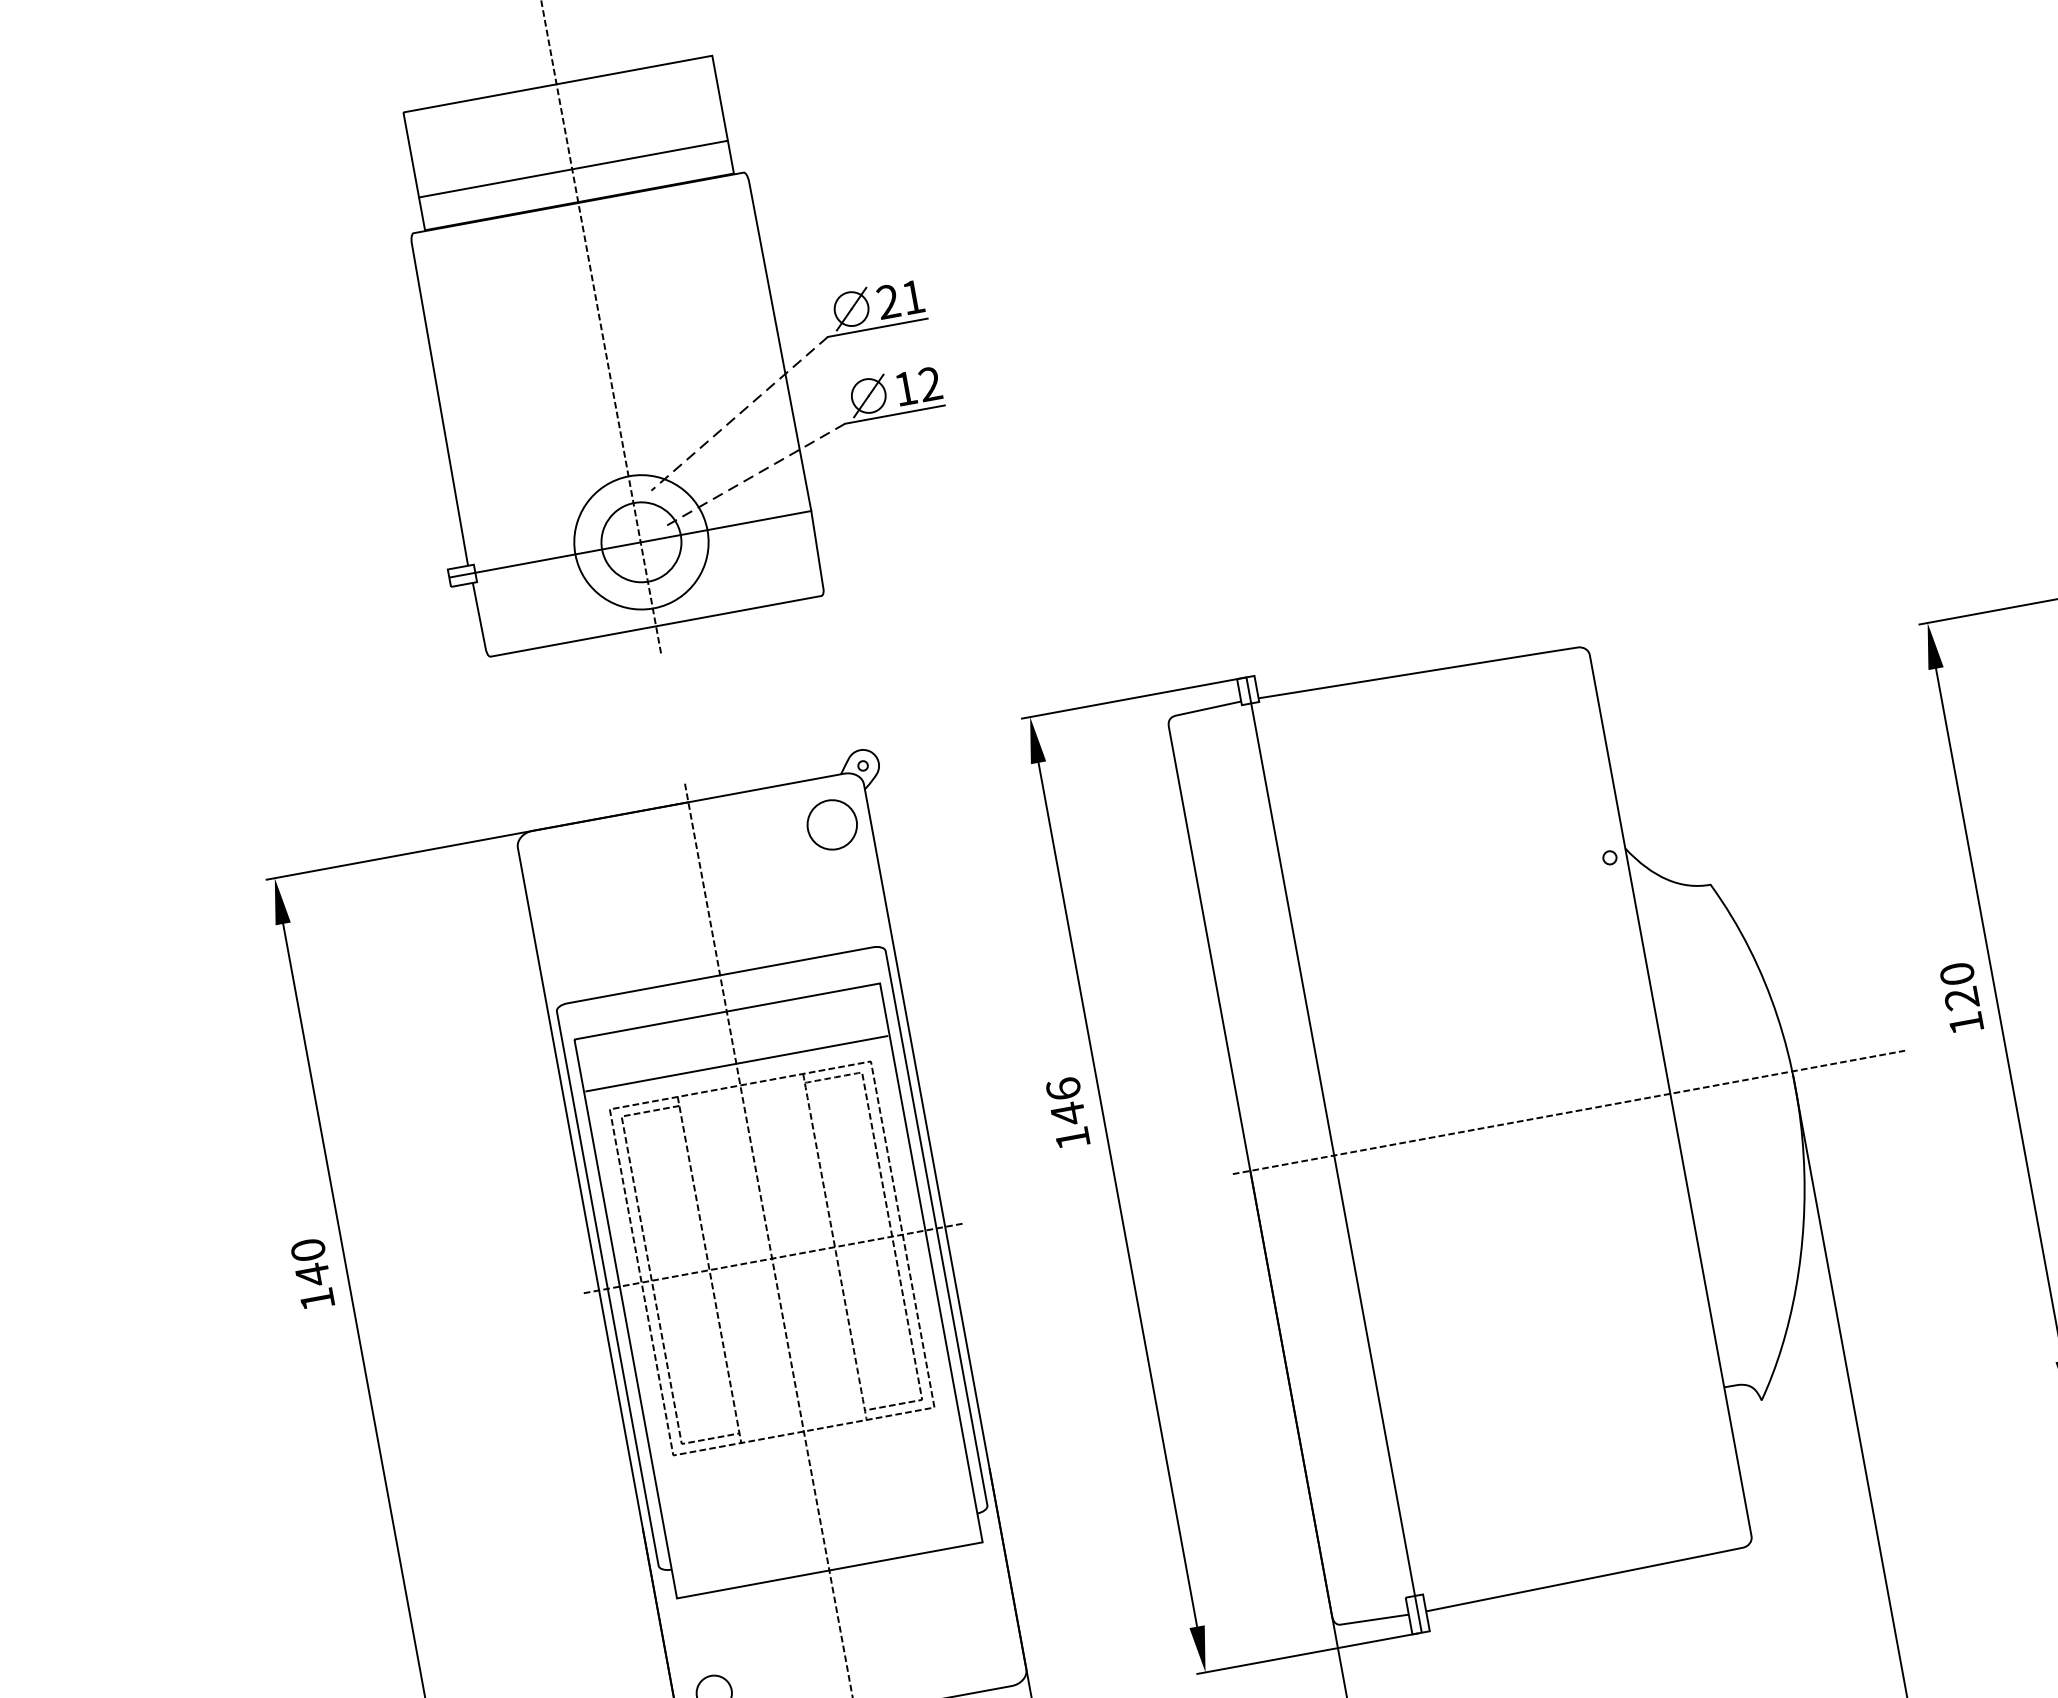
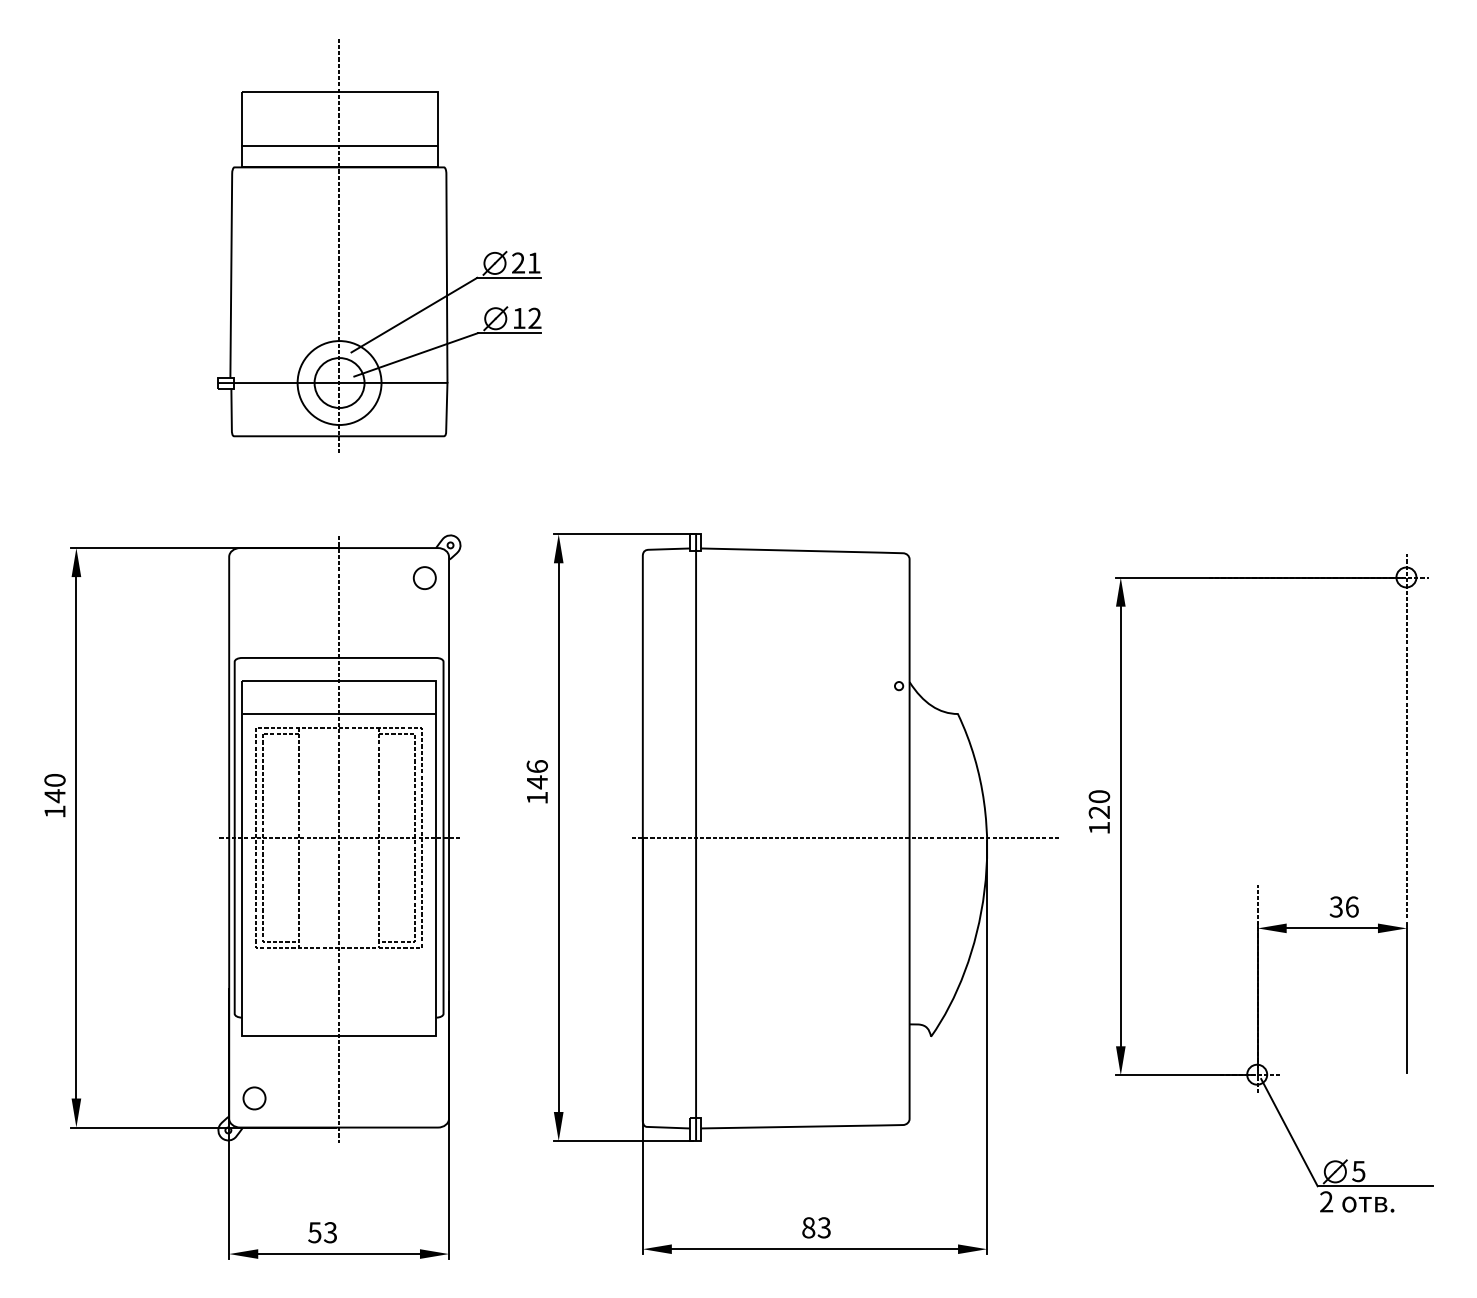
line: (738, 414) -> (413, 315), dashed -> solid
line: (754, 475) -> (416, 354), dashed -> solid
part: (831, 823) -> (424, 577), size x0.71

